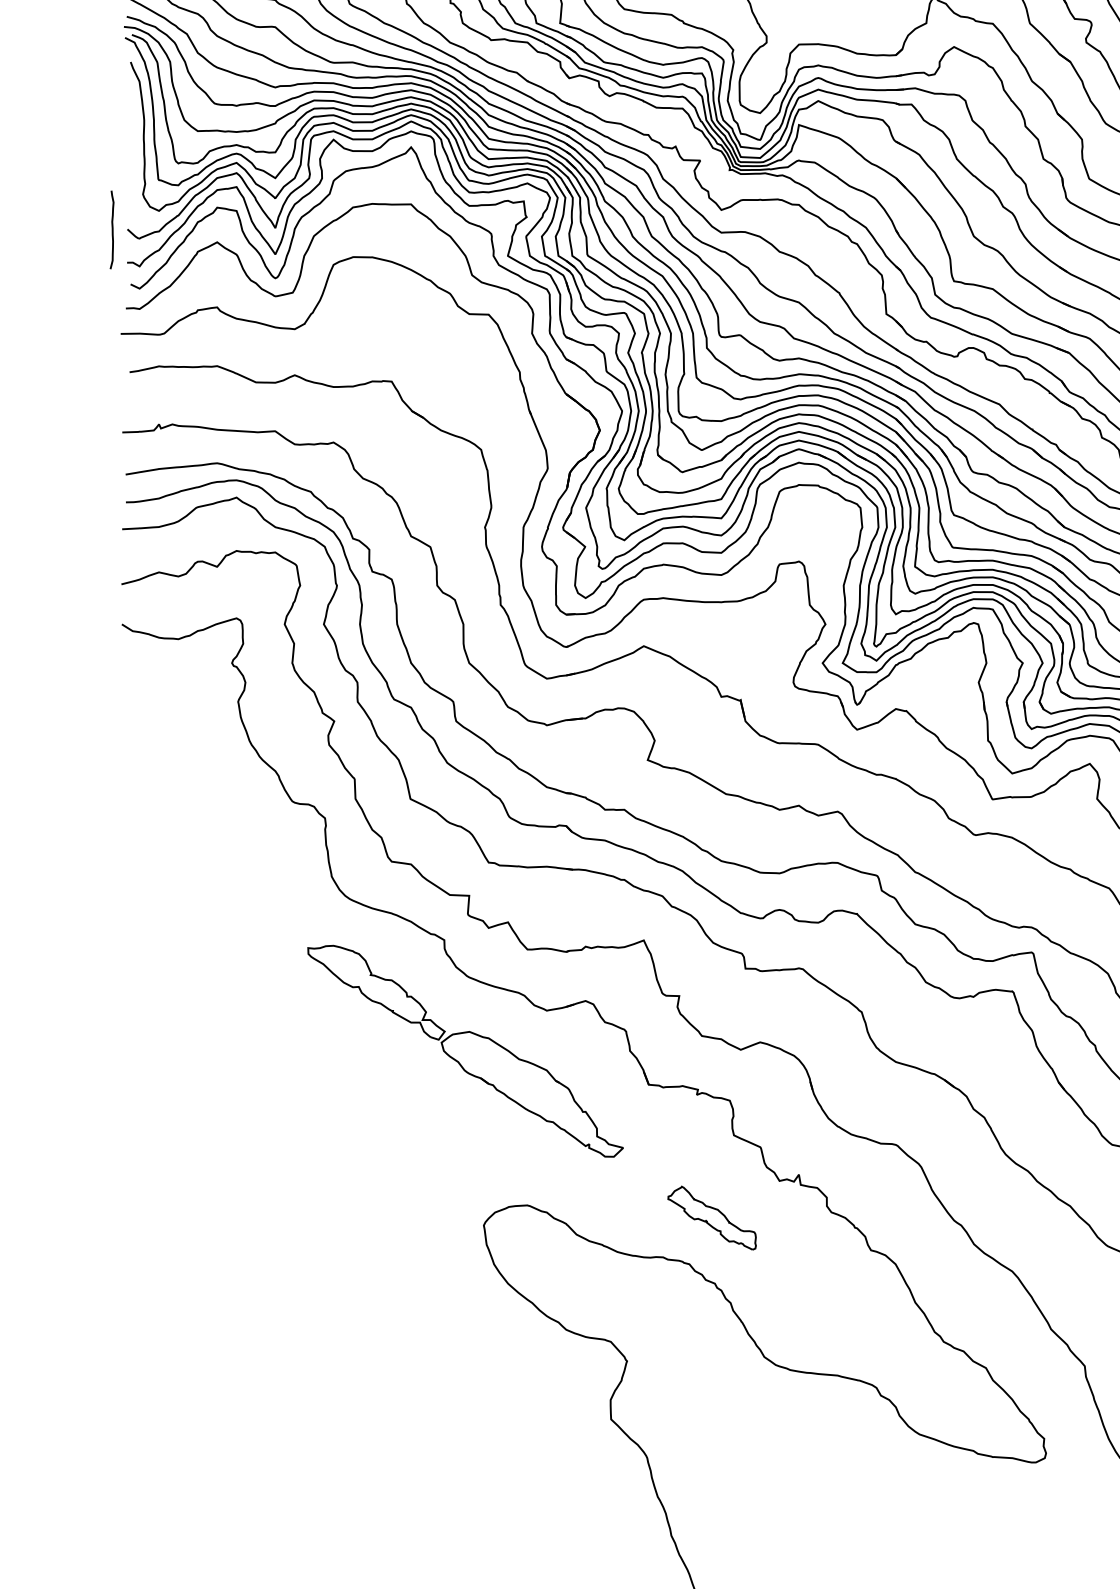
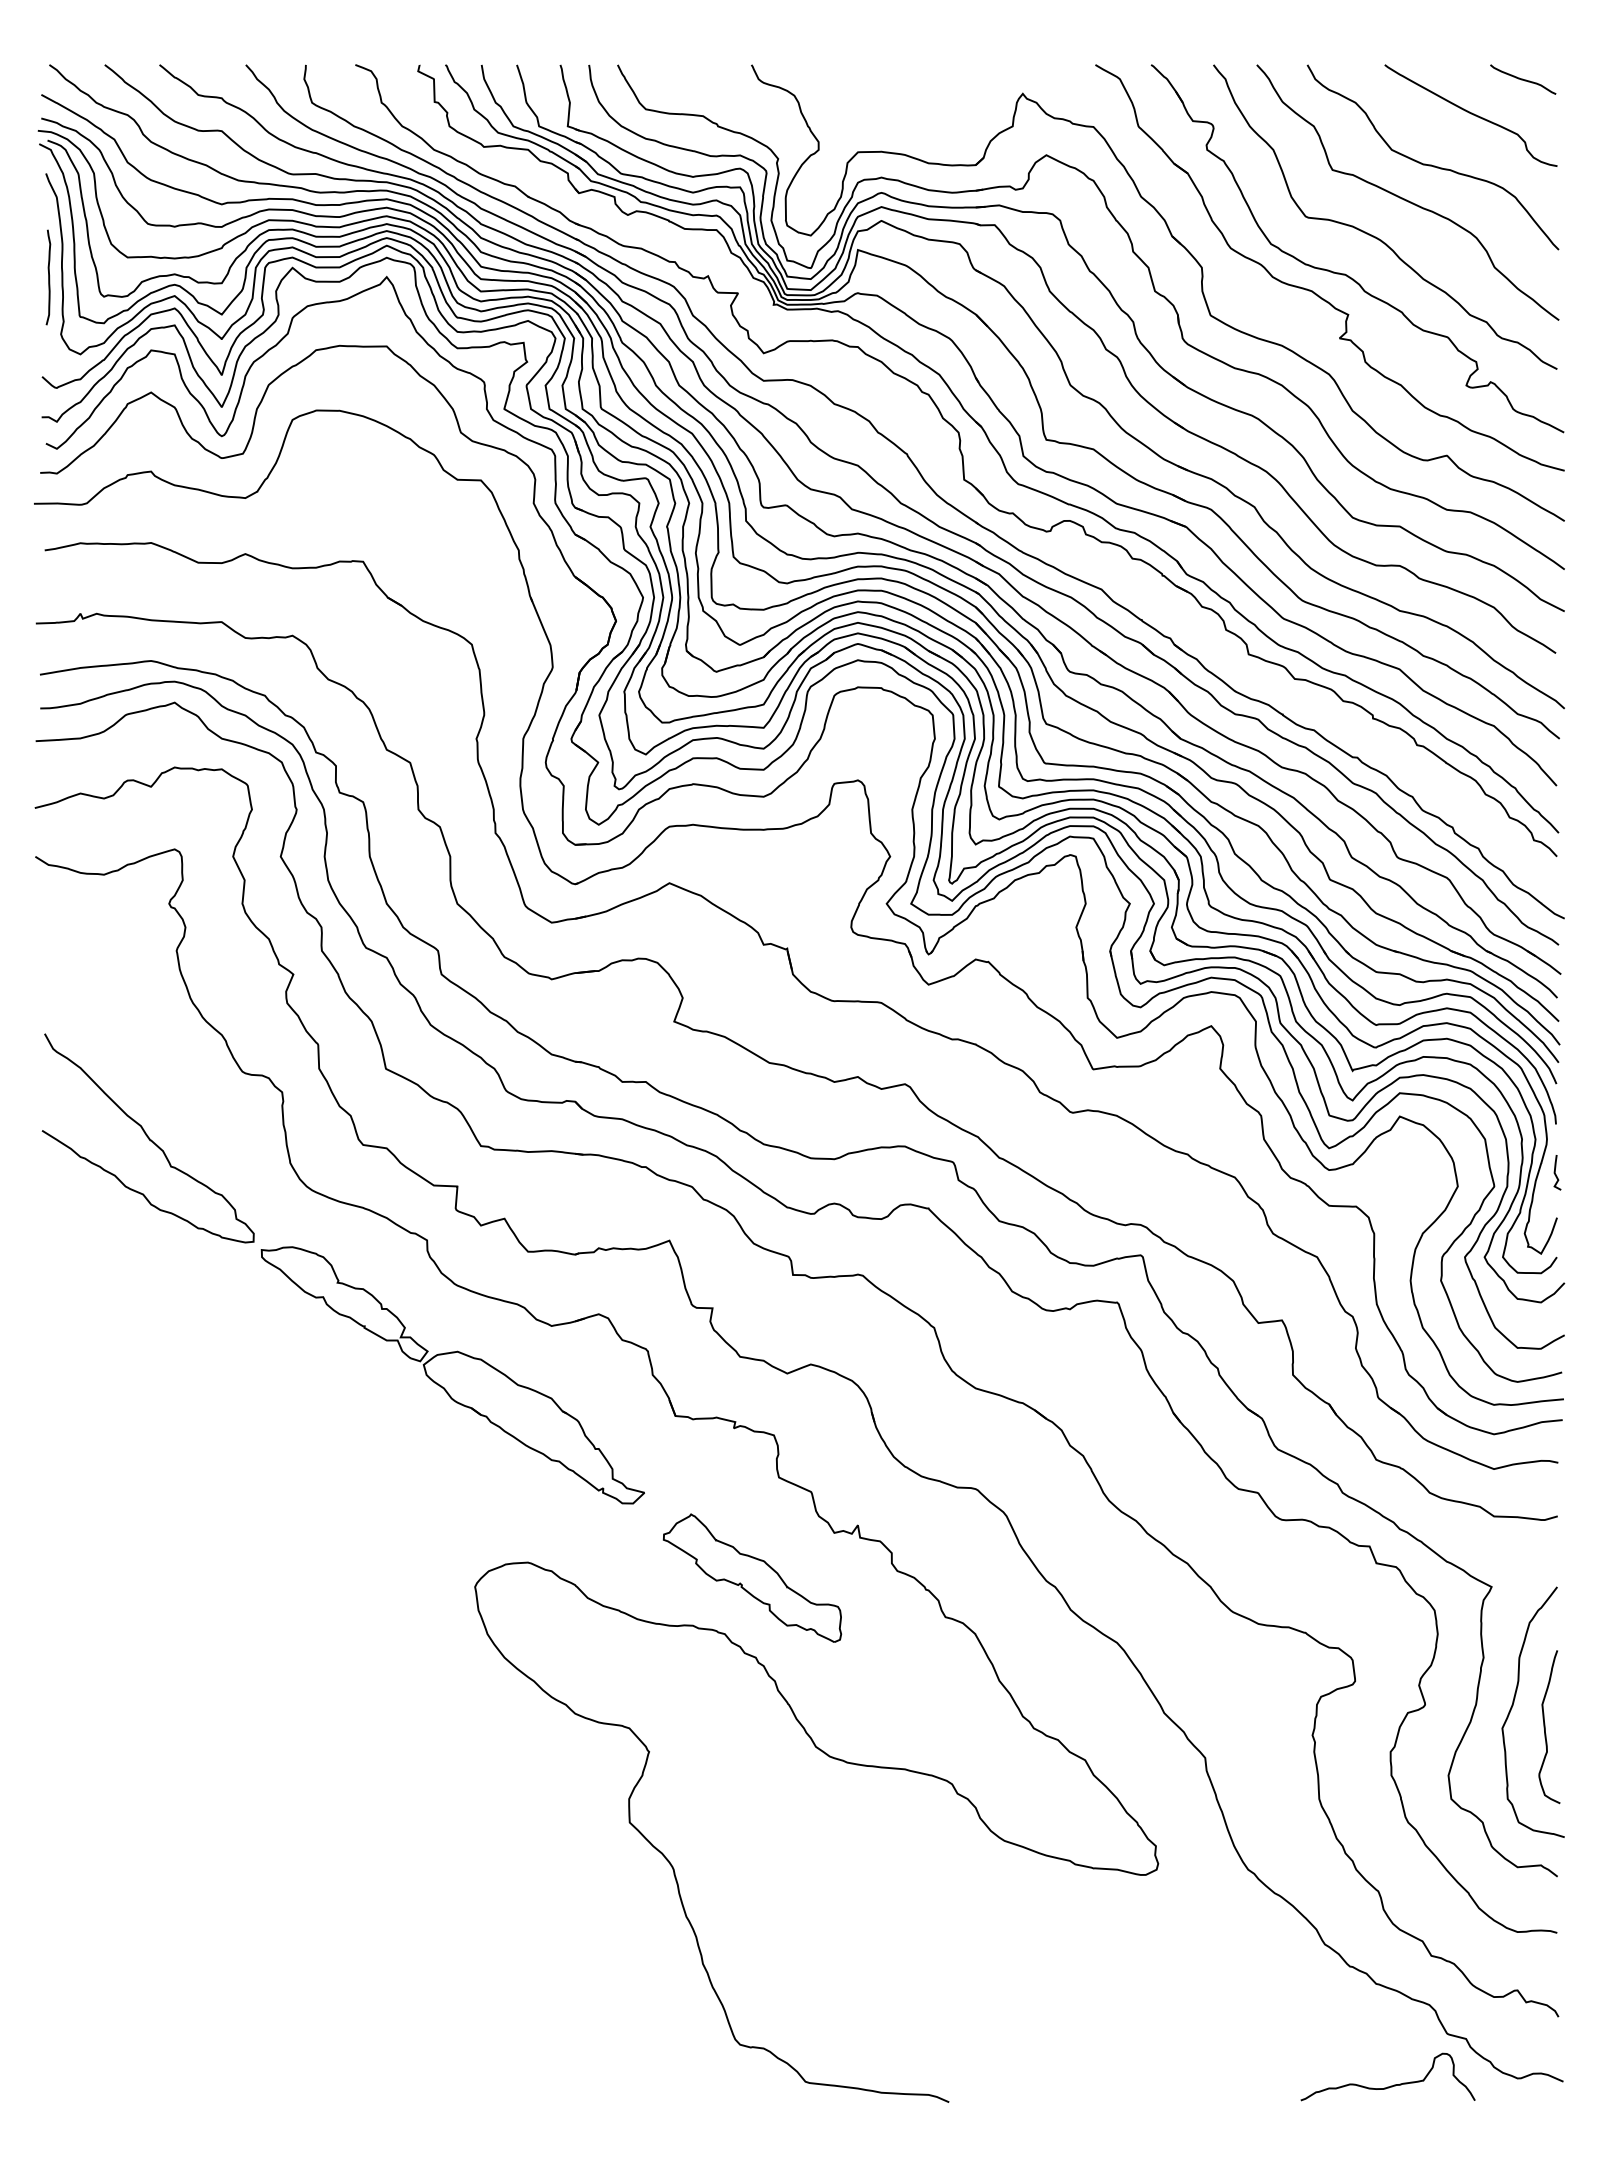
curve: (112, 229) -> (48, 277), moved
curve: (214, 856) -> (147, 1138), added
part: (712, 1217) -> (752, 1577), size x1.67

